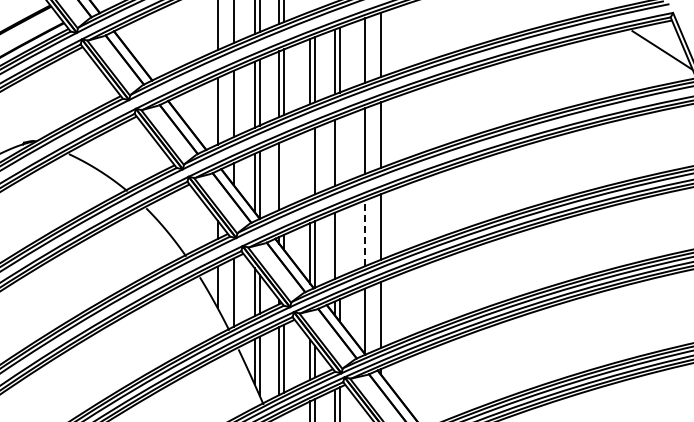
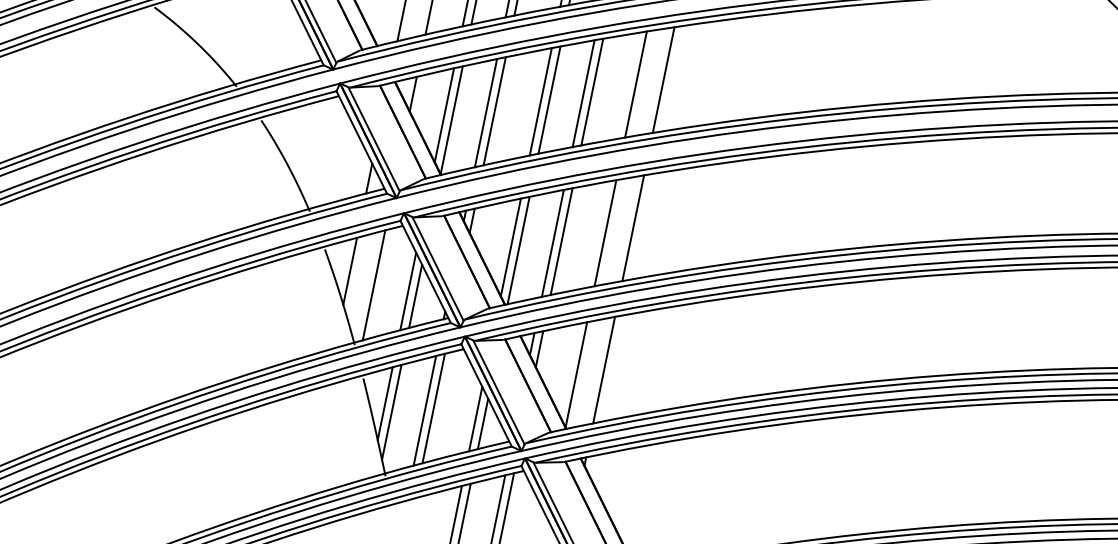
line: (339, 151) -> (591, 92), added
line: (310, 162) -> (541, 100), added
line: (284, 173) -> (495, 109), added
line: (364, 233) -> (604, 233), dashed -> solid
line: (339, 243) -> (561, 241), added

